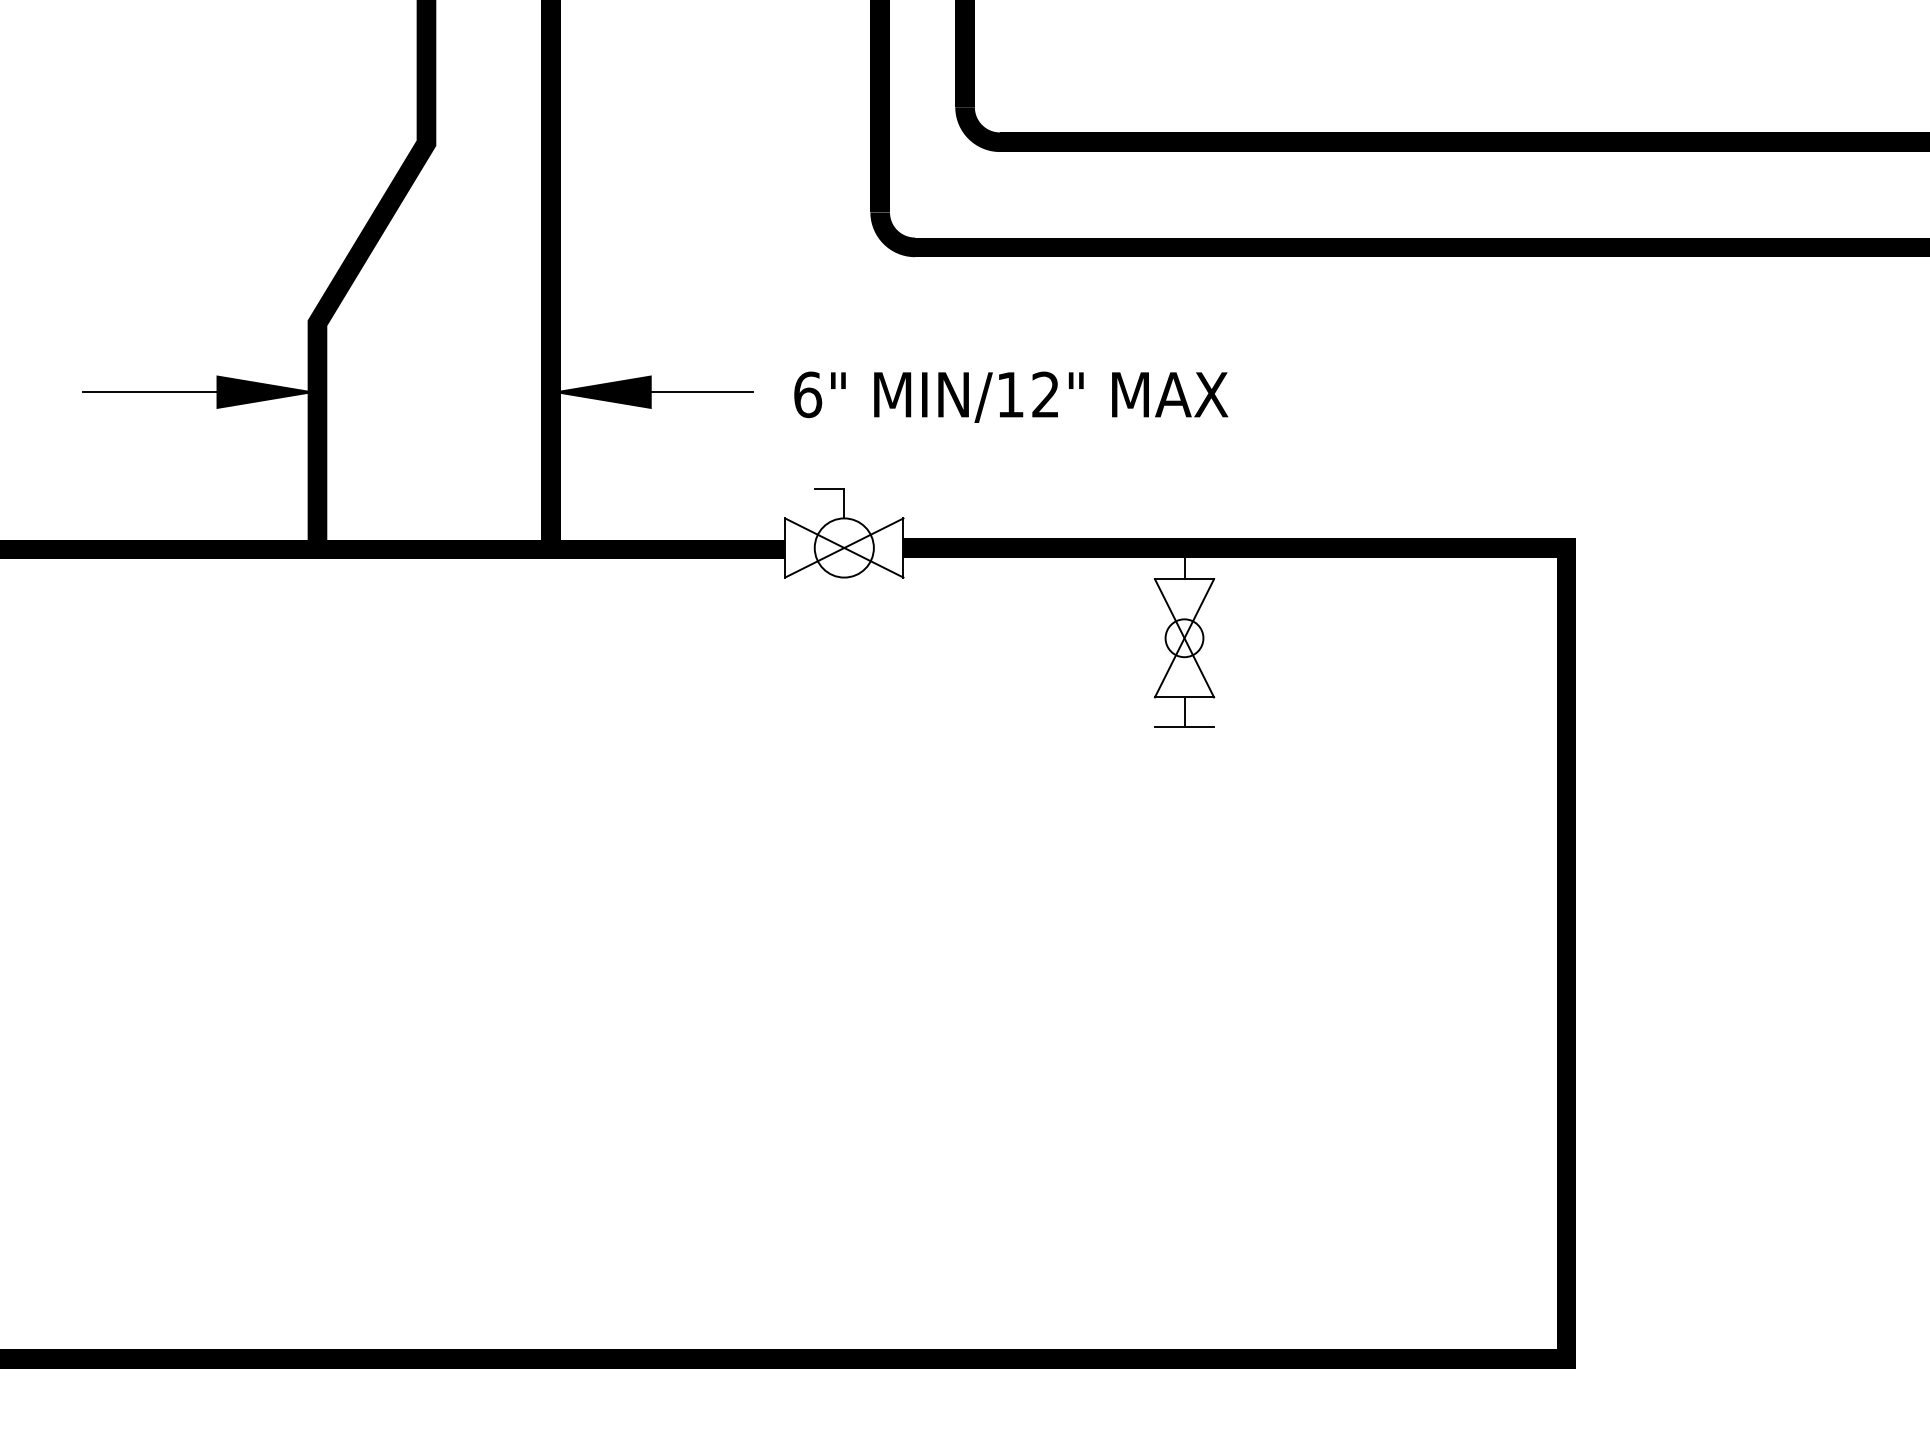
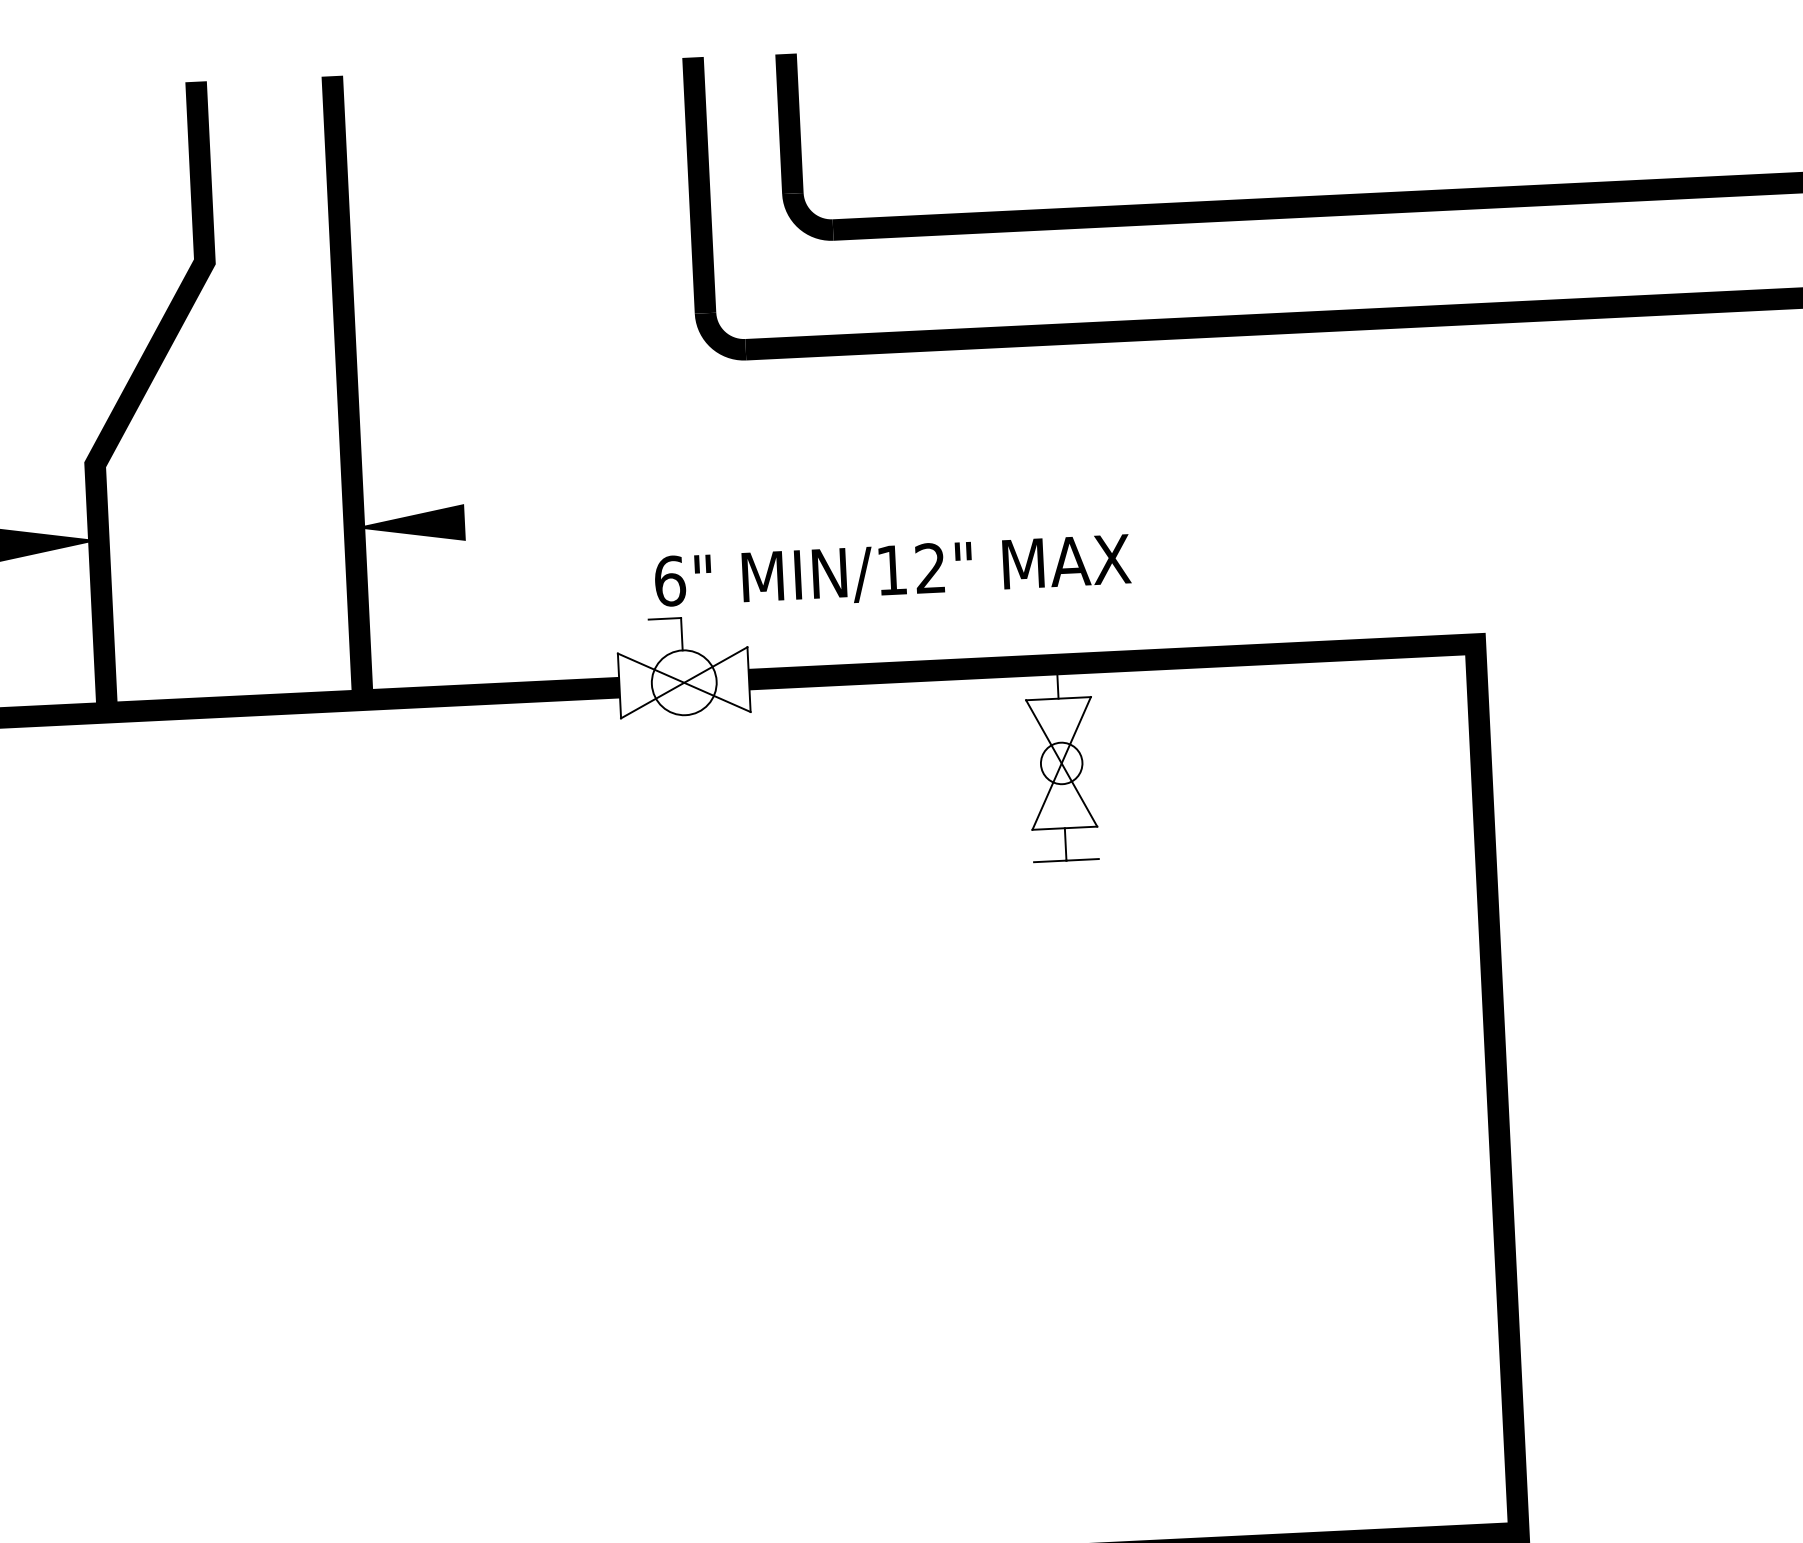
line: (701, 392) -> (519, 520), removed
text: (1011, 396) -> (893, 572), moved

